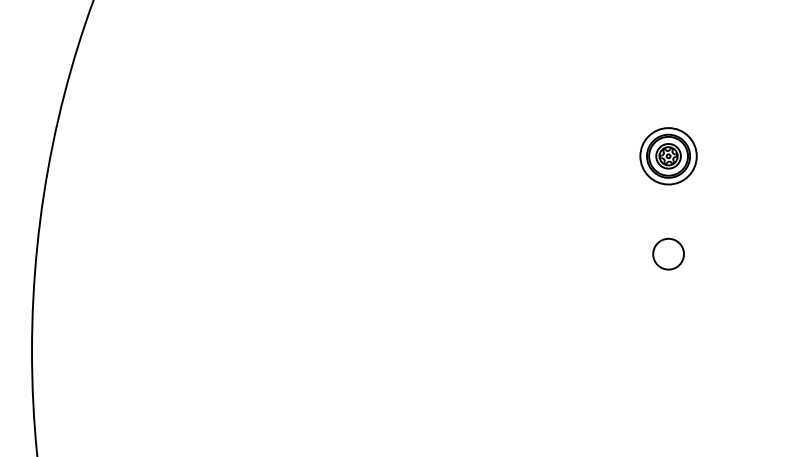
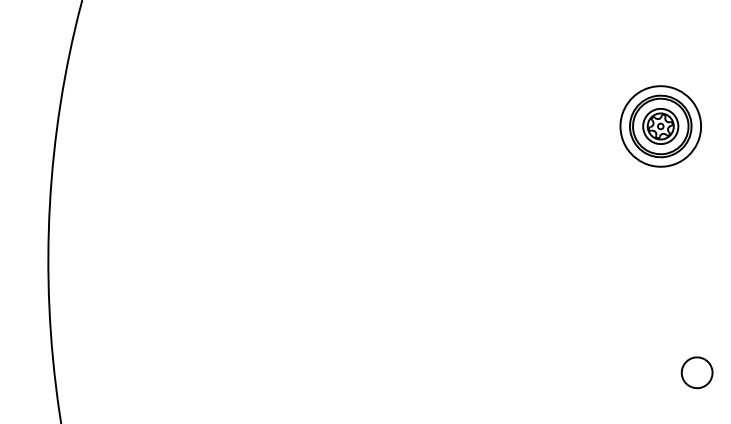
part: (668, 156) -> (660, 126), size x1.43
circle: (668, 253) -> (696, 372), moved

